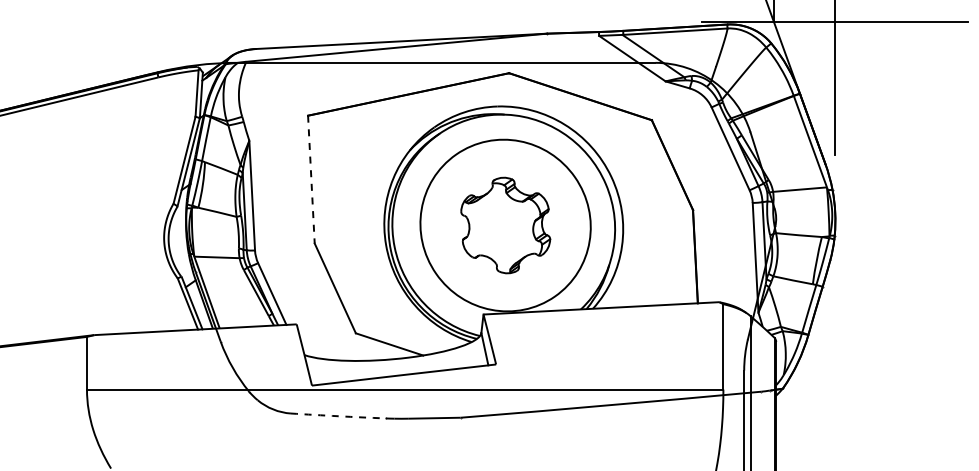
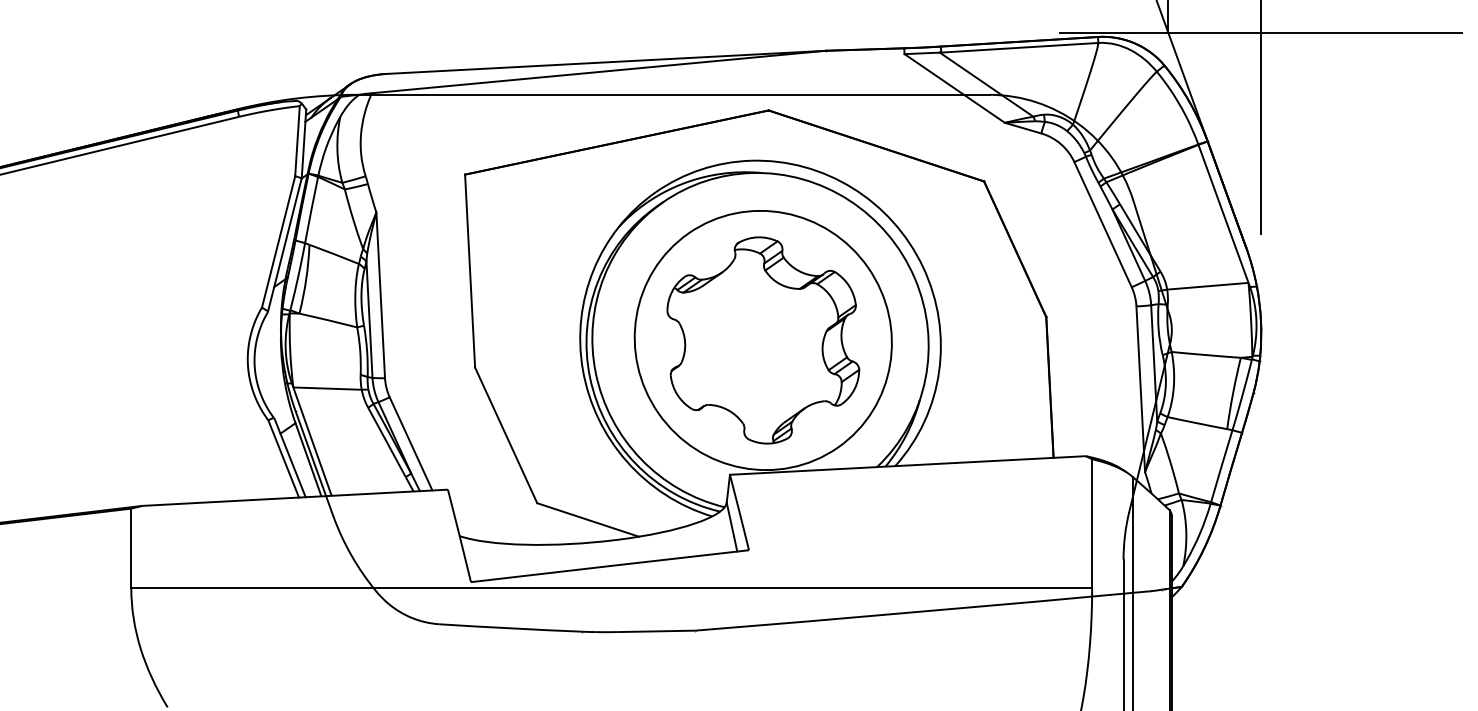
line: (311, 179) -> (470, 270), dashed -> solid
part: (505, 225) -> (763, 340), size x1.43
arc: (338, 416) -> (511, 628), dashed -> solid

